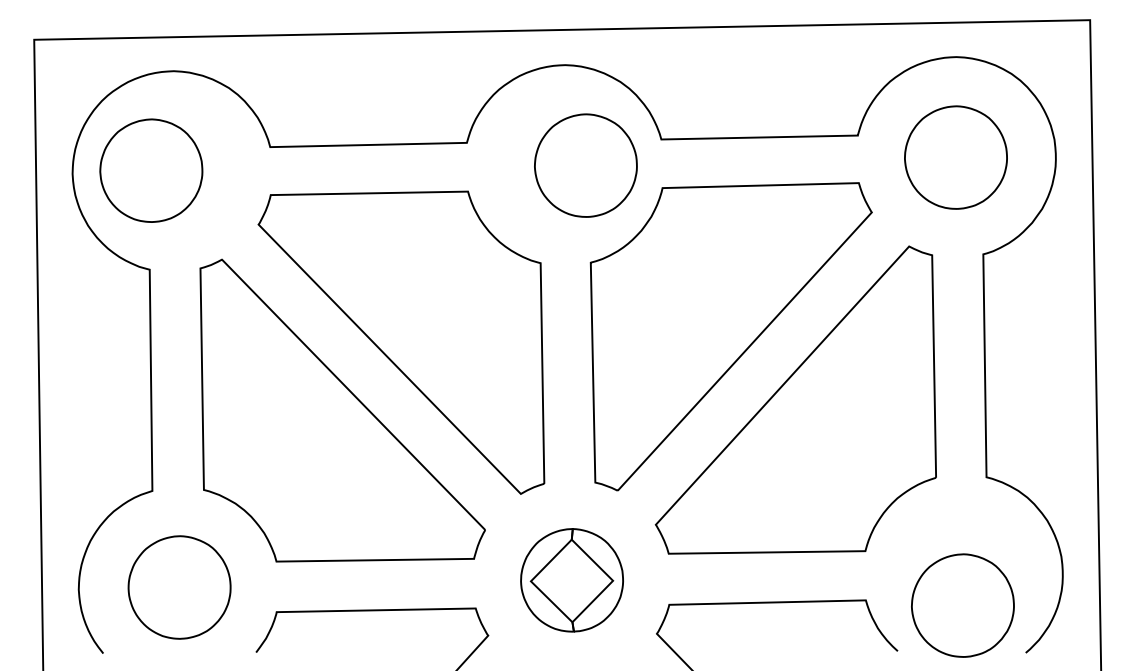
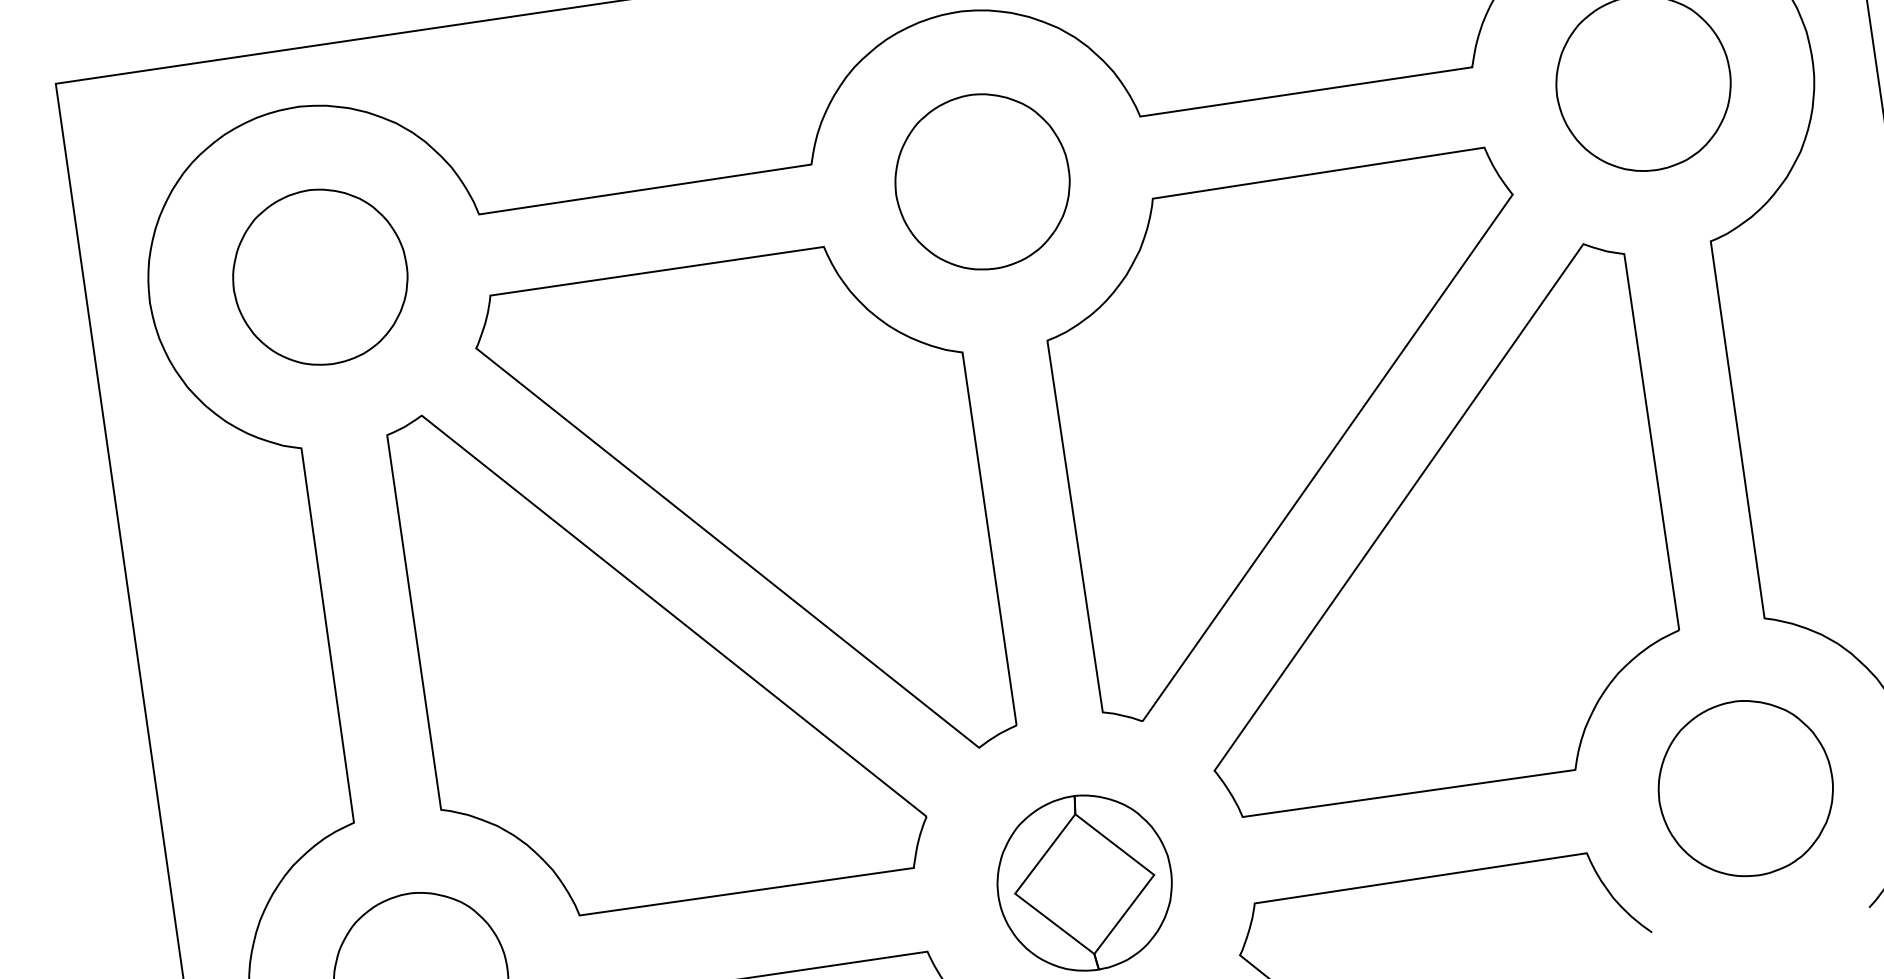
part: (585, 165) -> (981, 181), moved
part: (151, 170) -> (320, 276), moved
part: (962, 605) -> (1744, 788), moved

